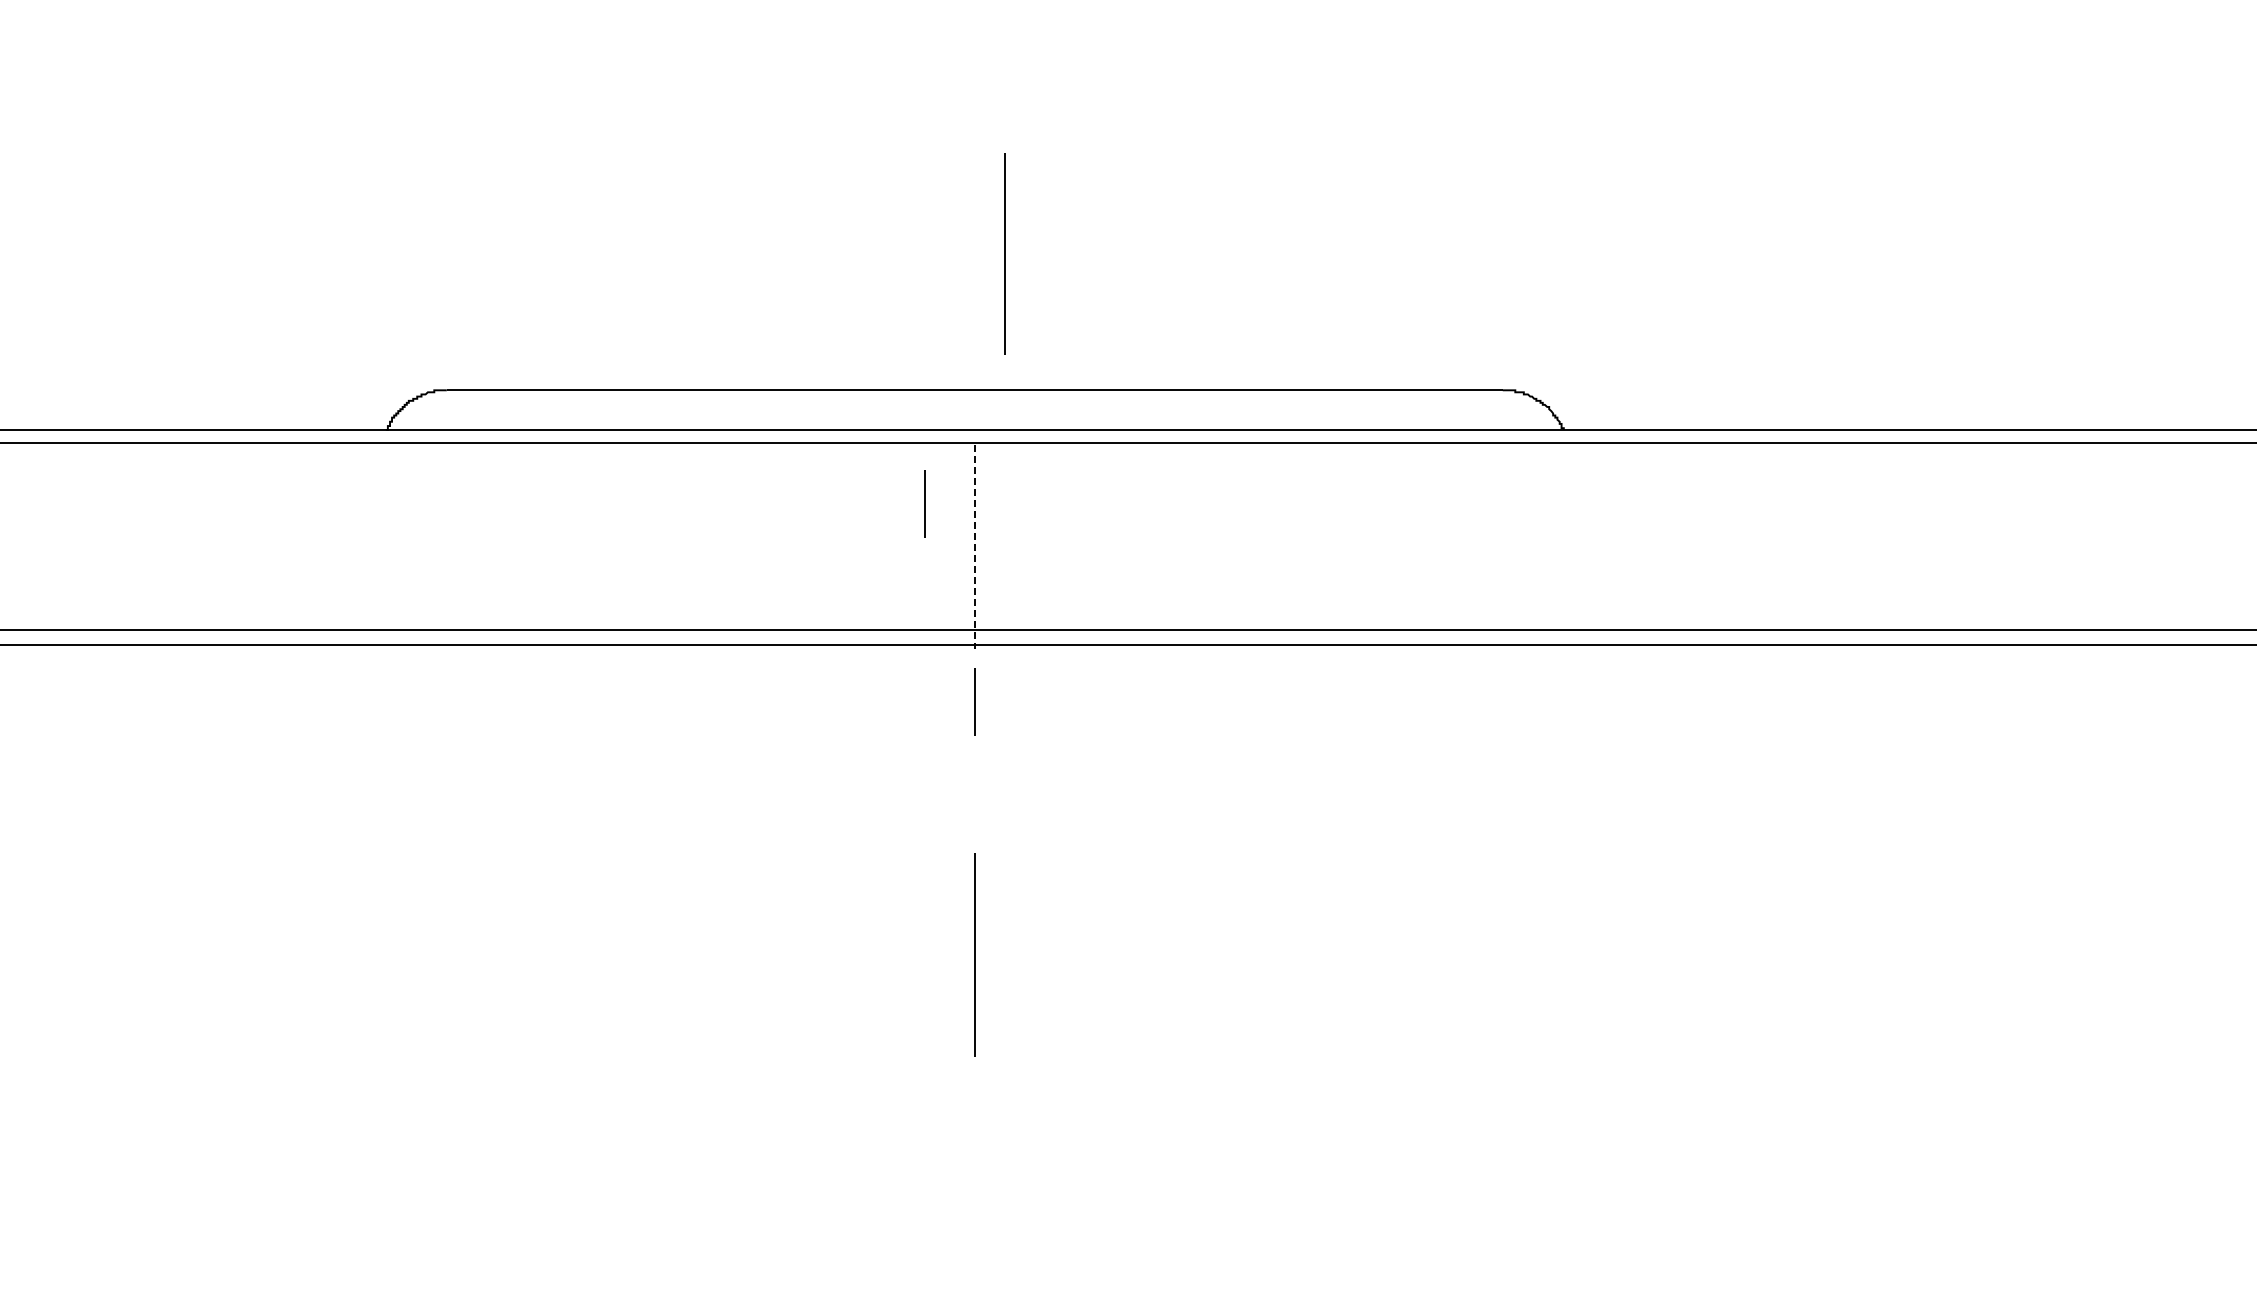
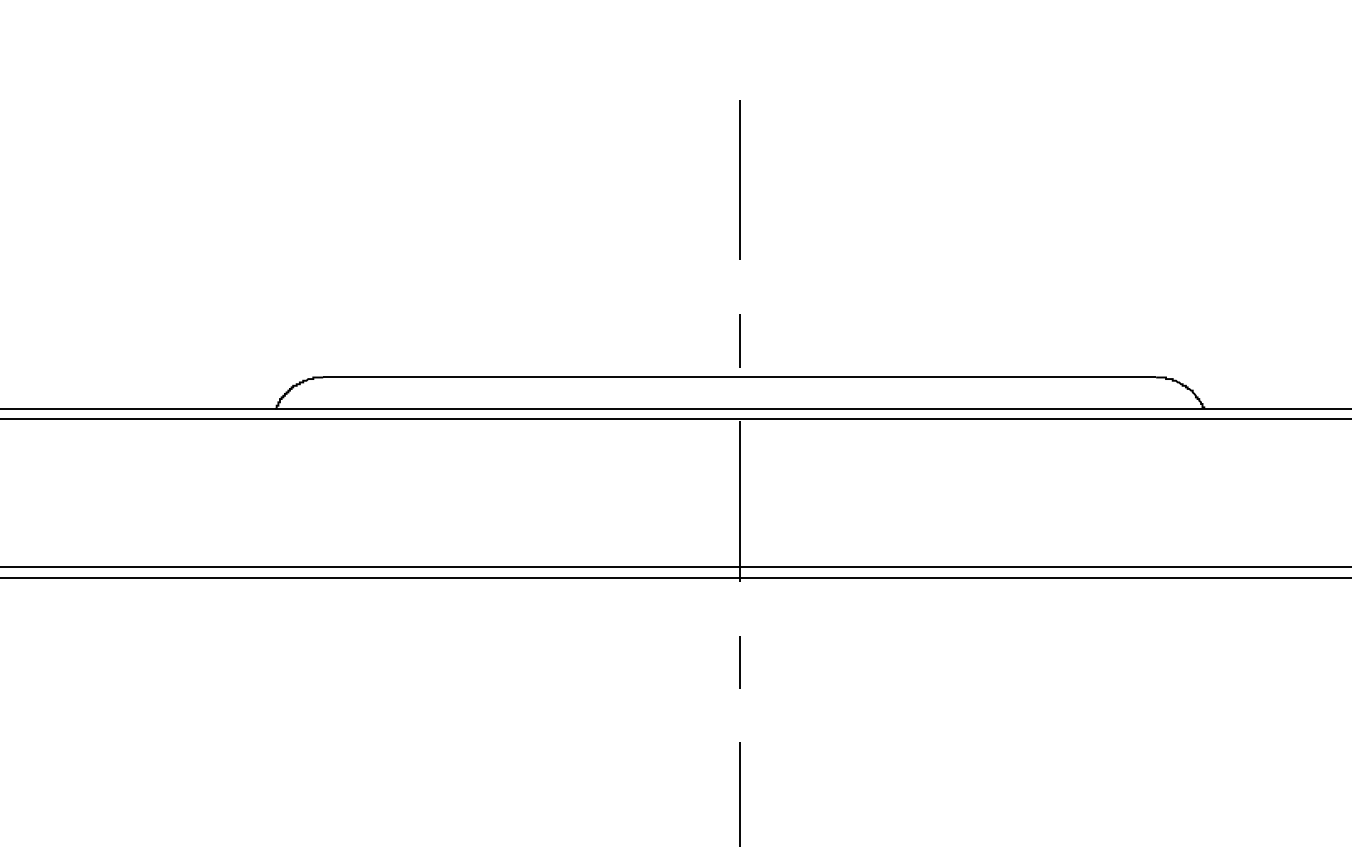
line: (1004, 253) -> (739, 179), moved
line: (924, 503) -> (739, 340), moved
line: (974, 547) -> (739, 501), dashed -> solid
line: (974, 701) -> (739, 662), moved

